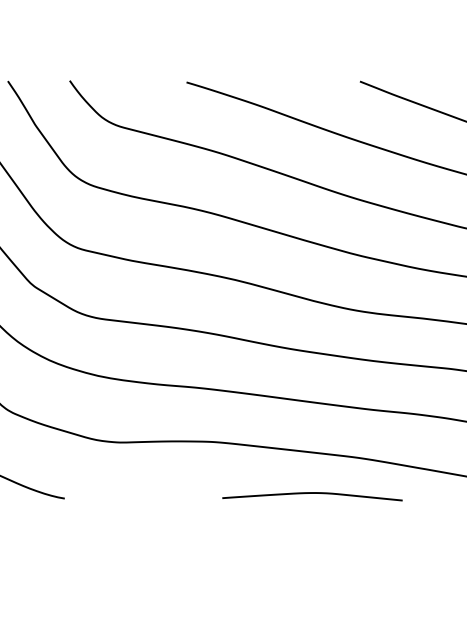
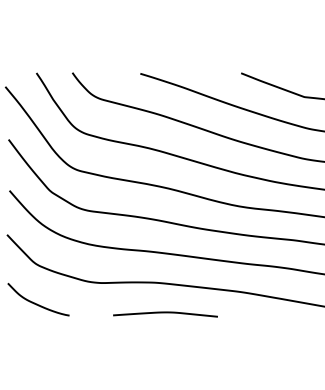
curve: (312, 494) -> (165, 313), moved

